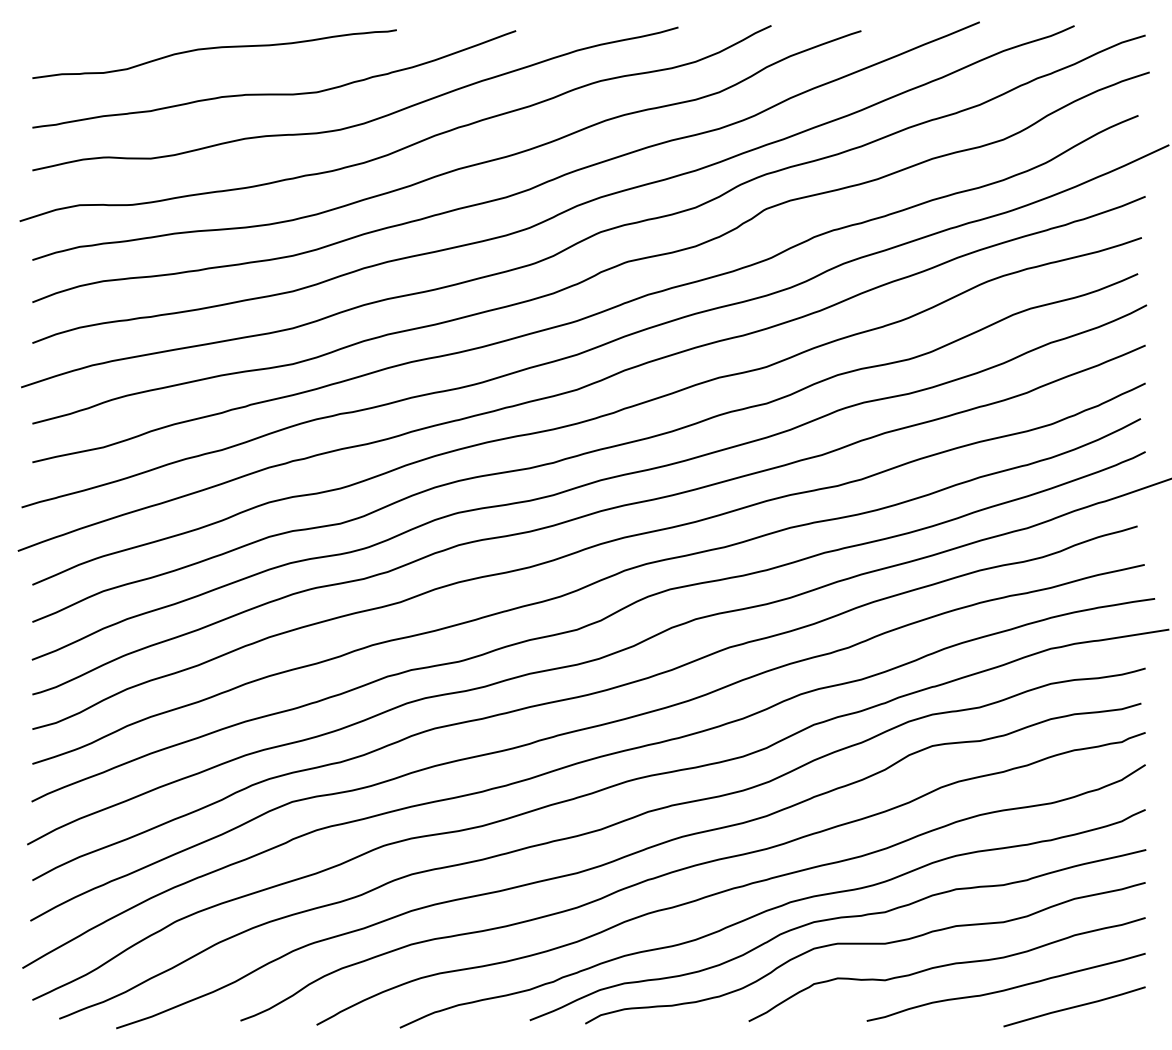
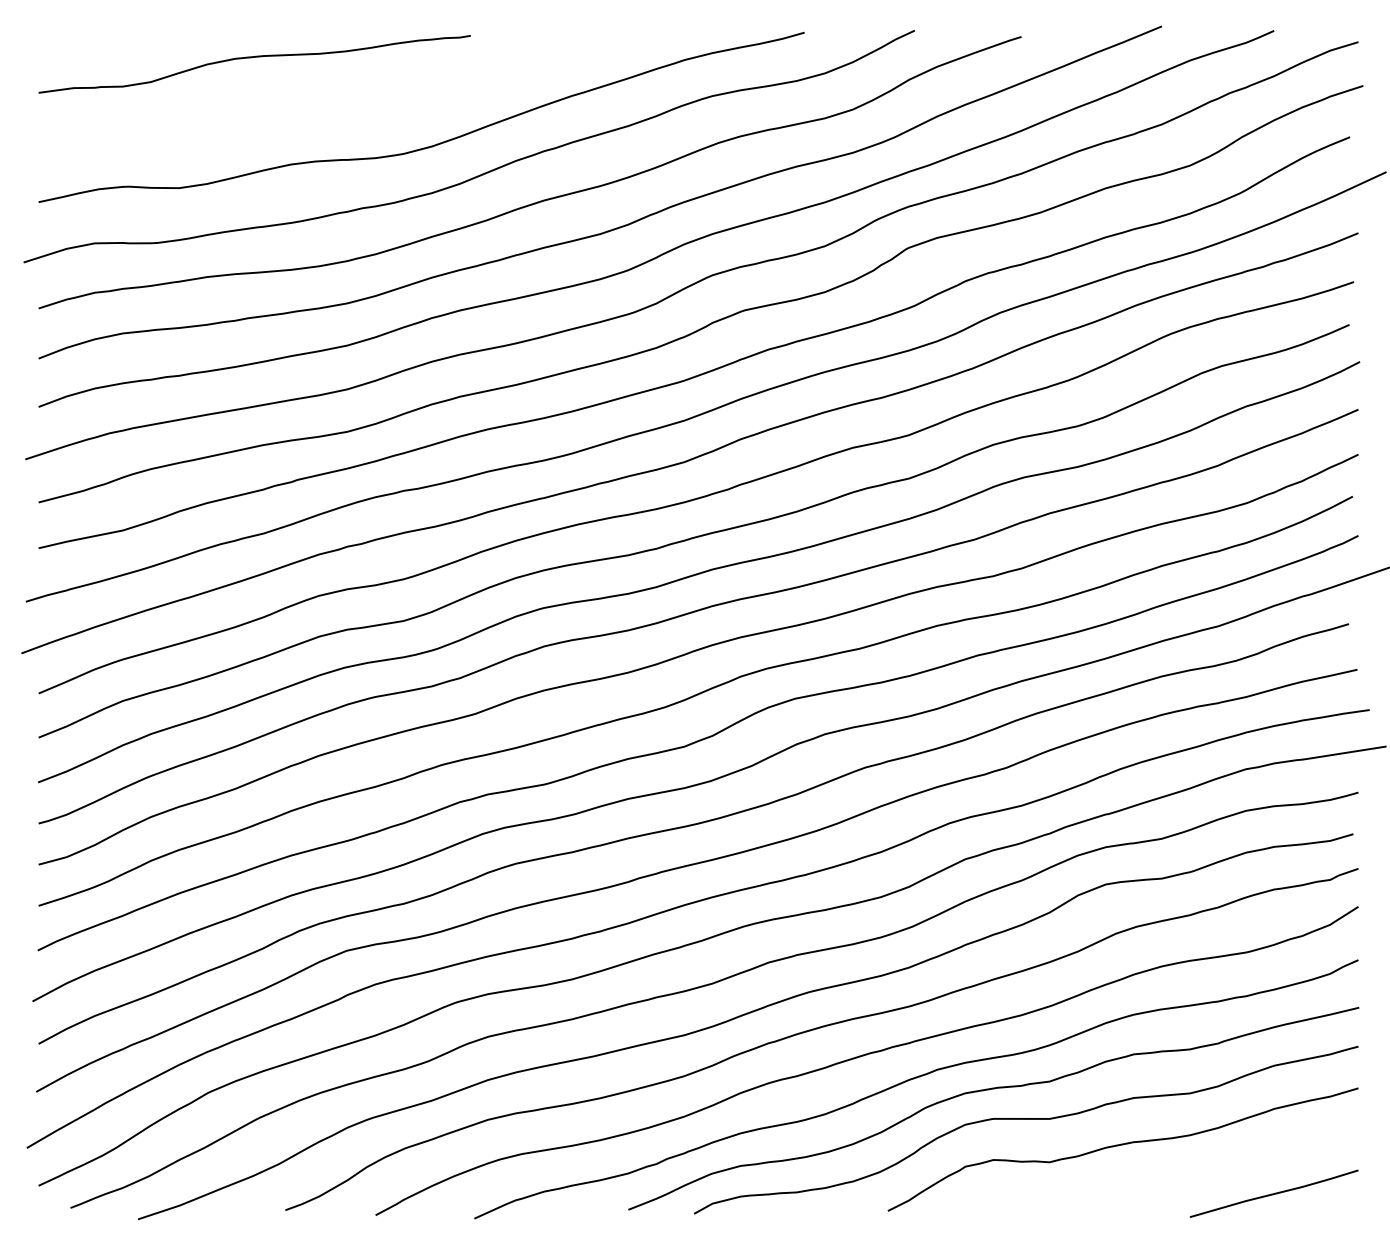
curve: (274, 93) -> (325, 111), removed
curve: (1006, 988) -> (1193, 1172), removed

